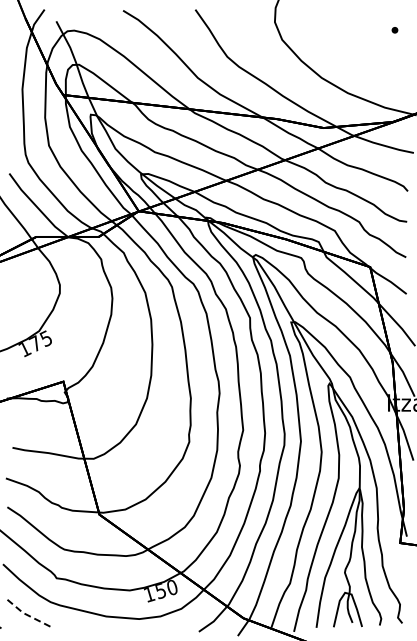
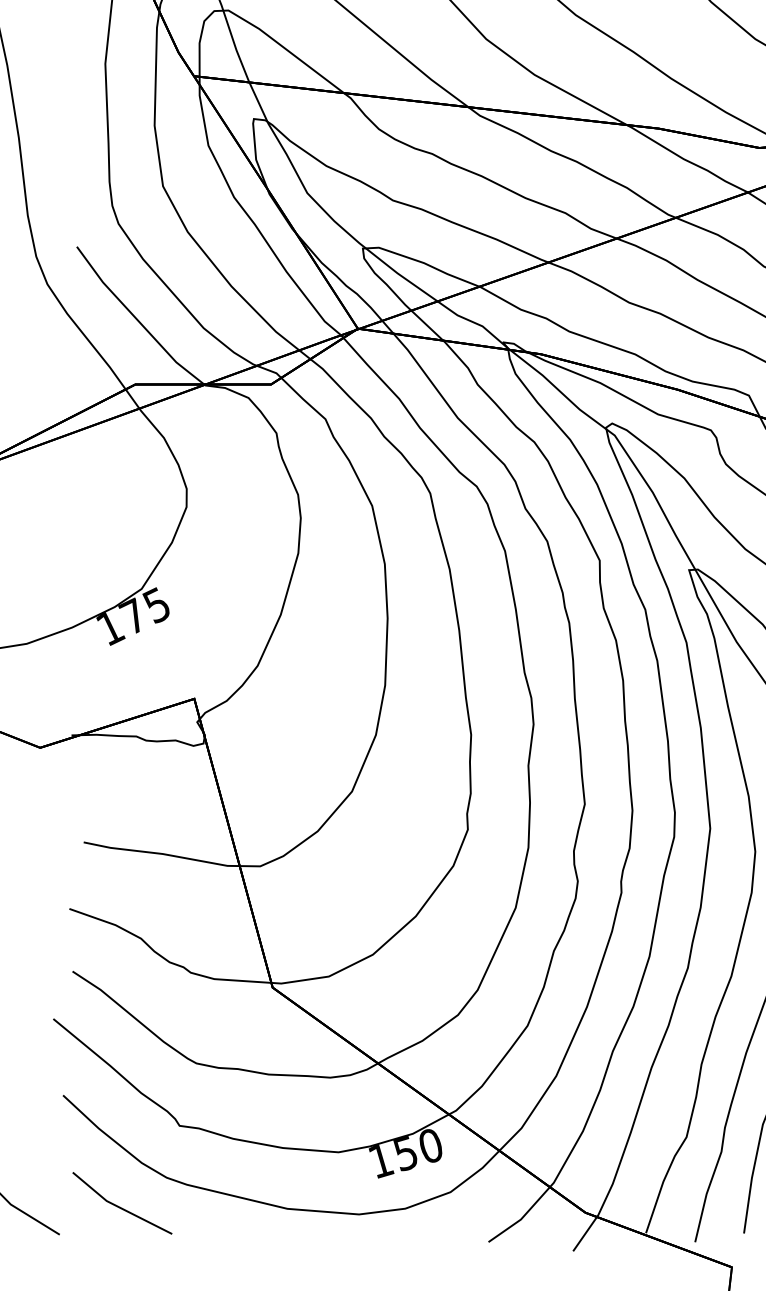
line: (28, 615) -> (118, 1206), dashed -> solid

